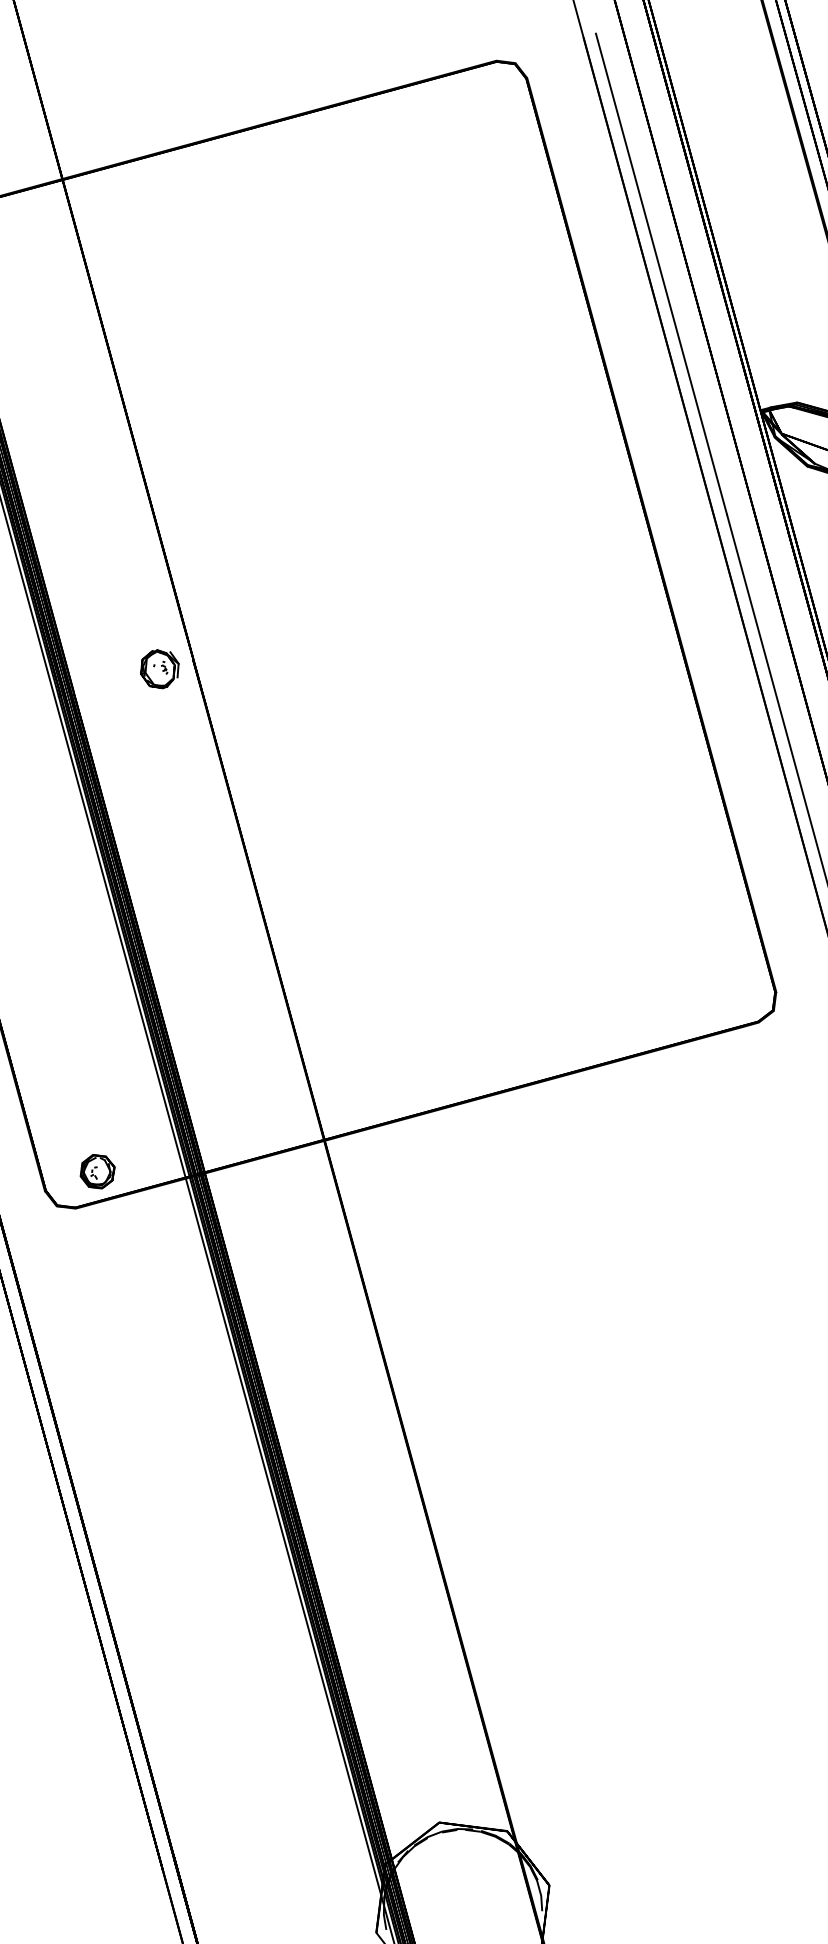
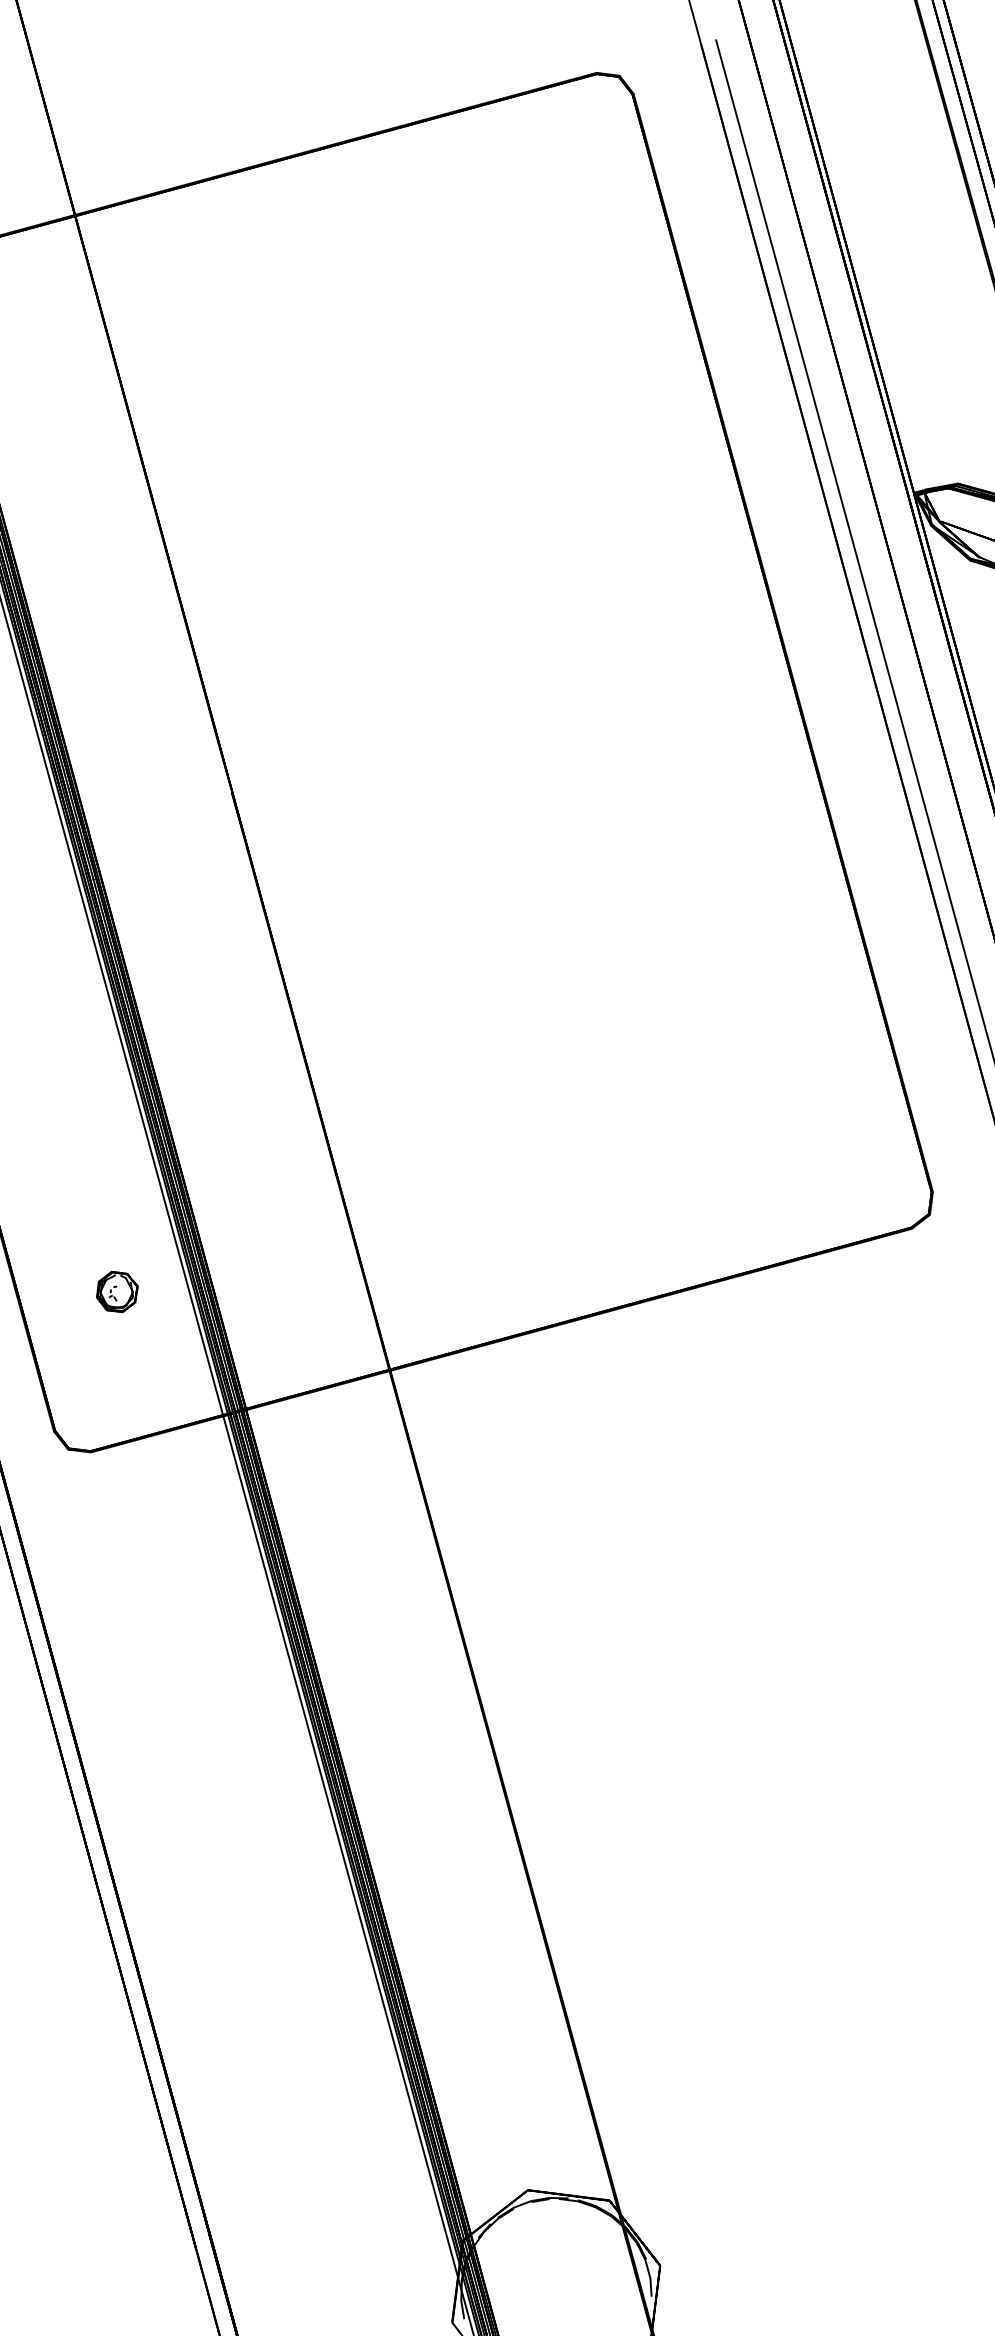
part: (159, 668) -> (191, 803), removed
part: (97, 1172) -> (117, 1292), moved

